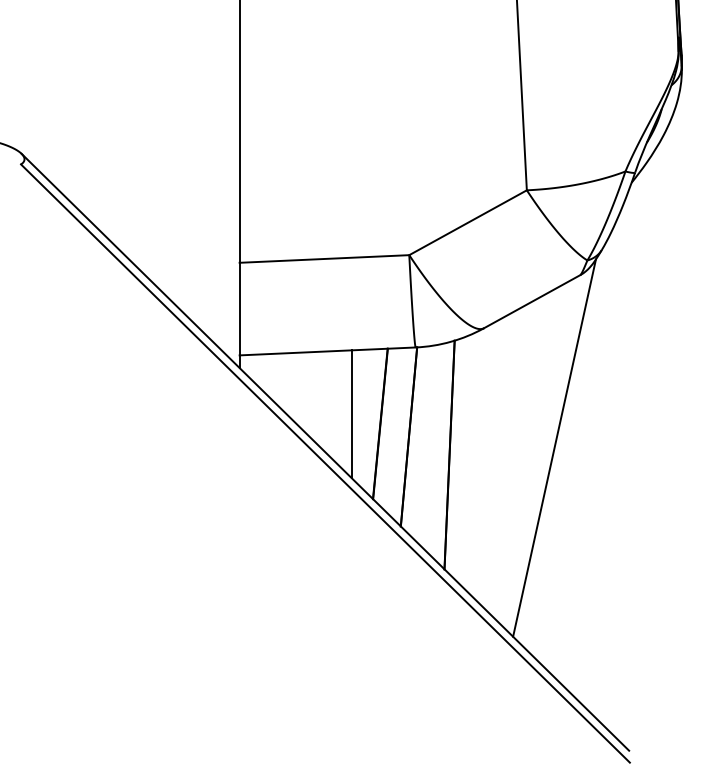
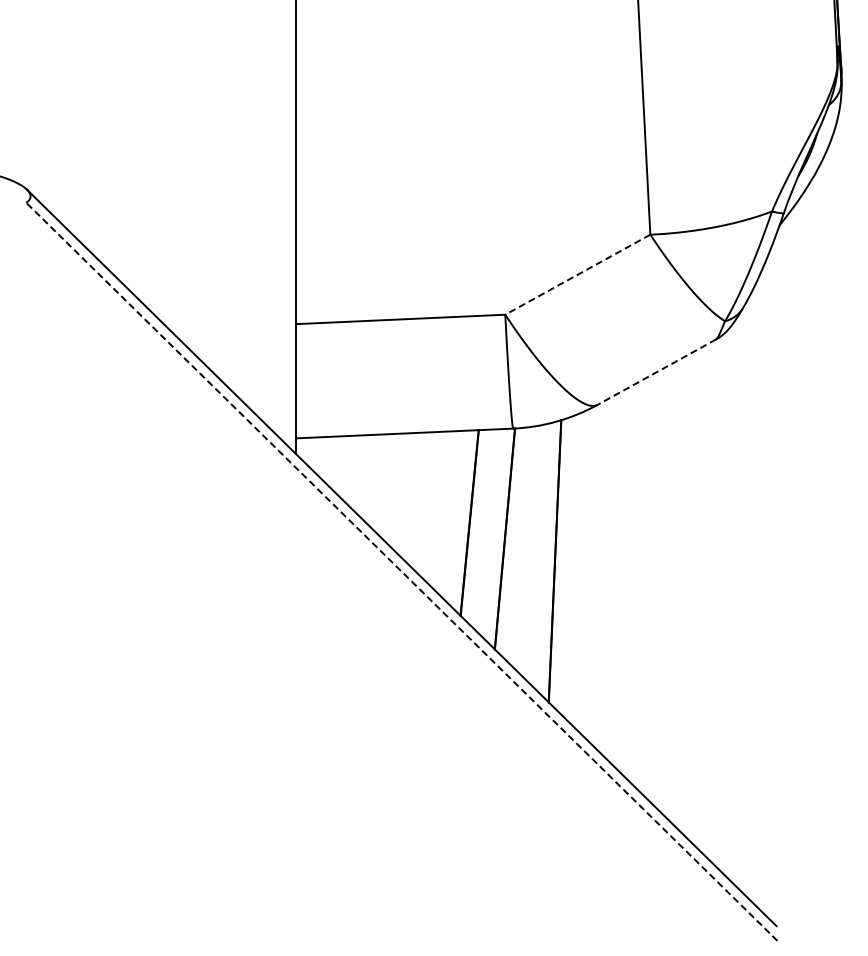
line: (467, 222) -> (577, 274), solid -> dashed
line: (531, 301) -> (656, 372), solid -> dashed
line: (351, 413) -> (434, 510), removed
line: (554, 447) -> (684, 552), removed
line: (325, 463) -> (401, 571), solid -> dashed

